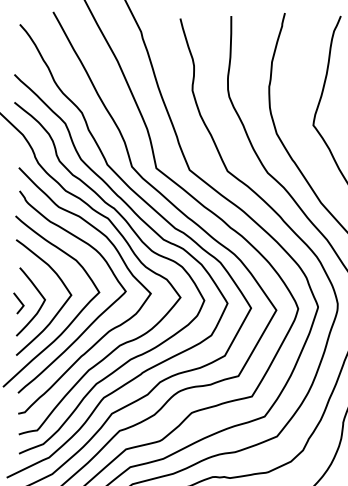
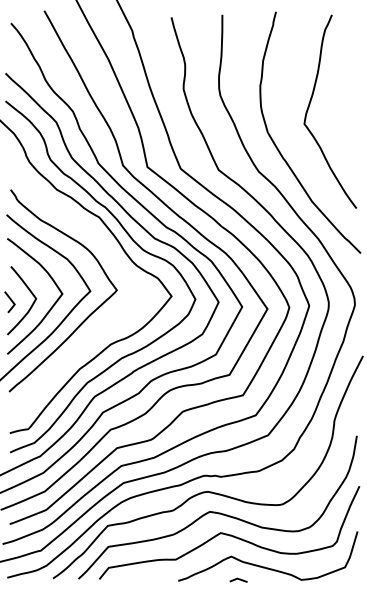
curve: (109, 329) -> (100, 328), removed

